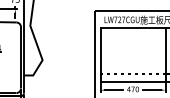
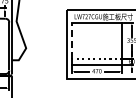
line: (100, 50) -> (71, 40), solid -> dashed

